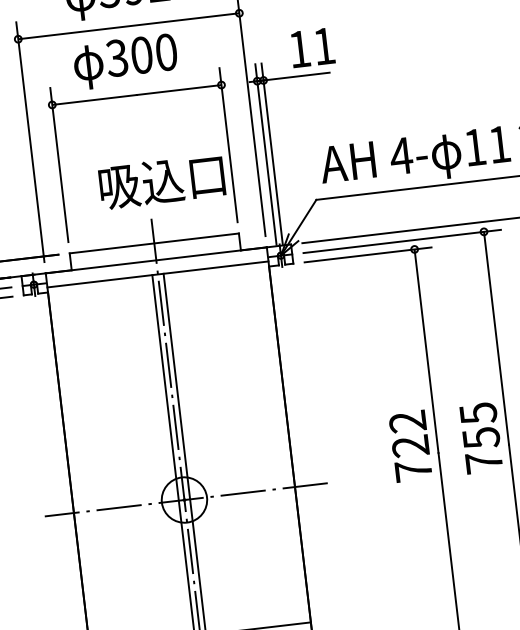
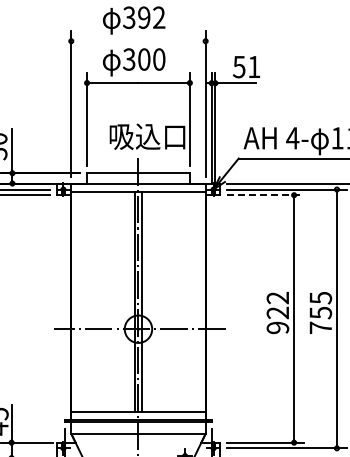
line: (127, 26) -> (137, 41), removed
text: (298, 50) -> (238, 67), 11 -> 51
line: (367, 255) -> (265, 195), solid -> dashed
text: (412, 470) -> (277, 327), 722 -> 922

